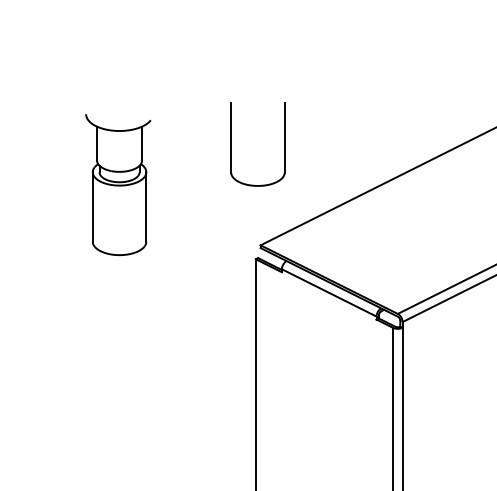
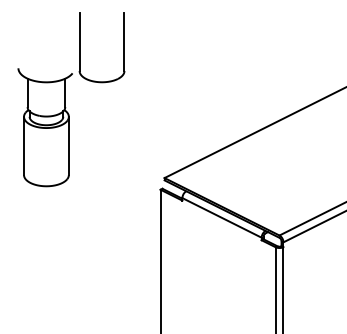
part: (231, 144) -> (79, 47), moved

